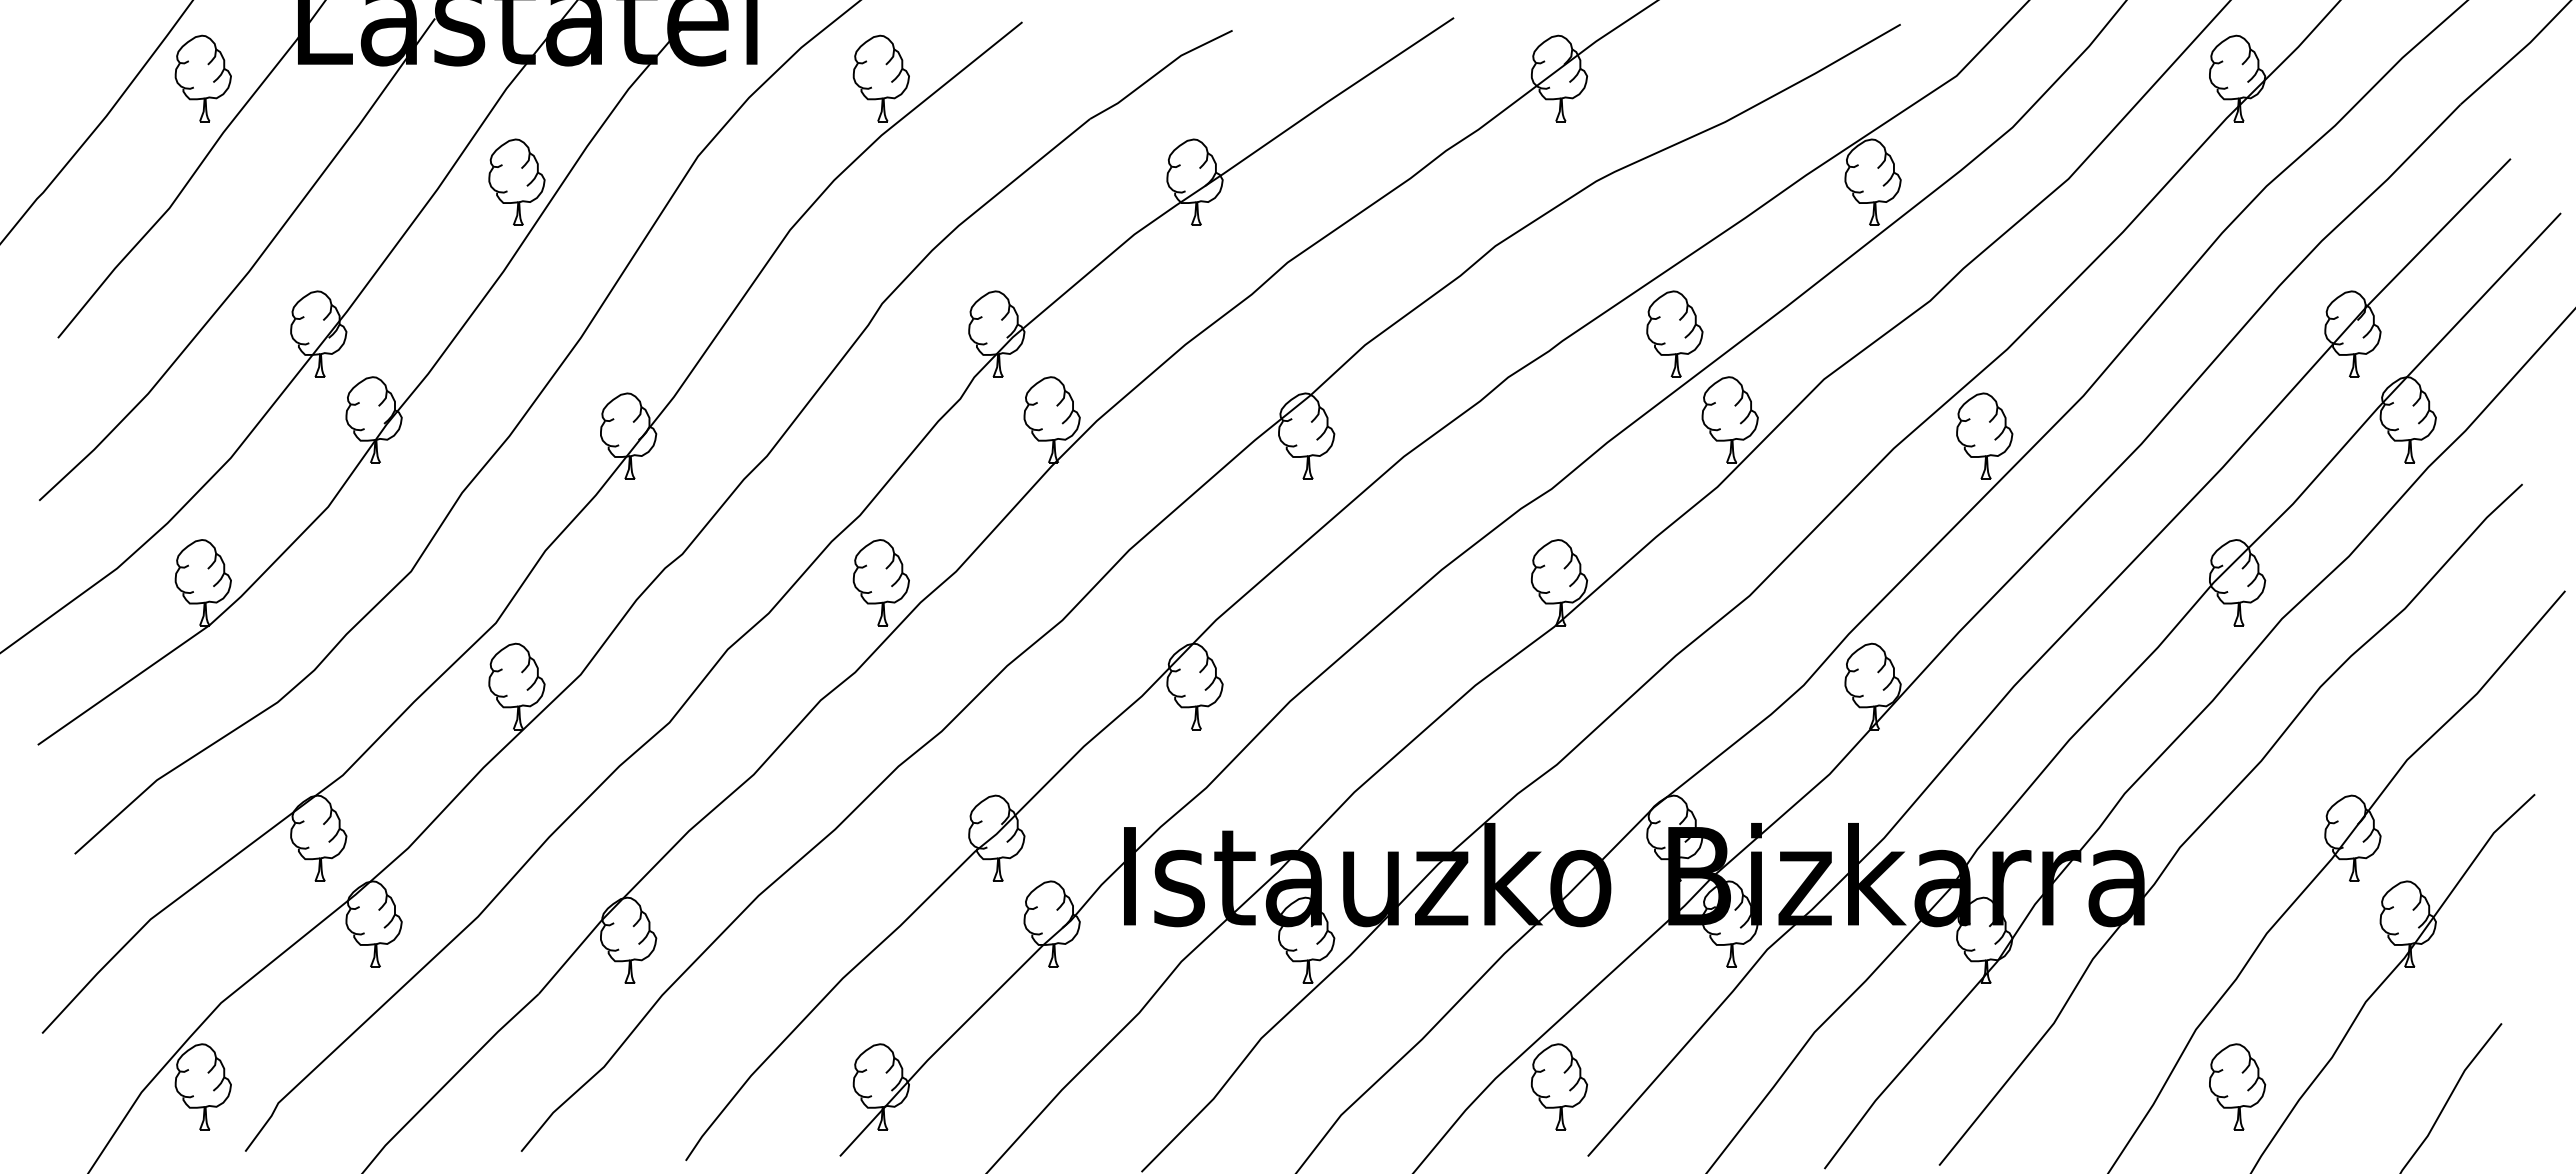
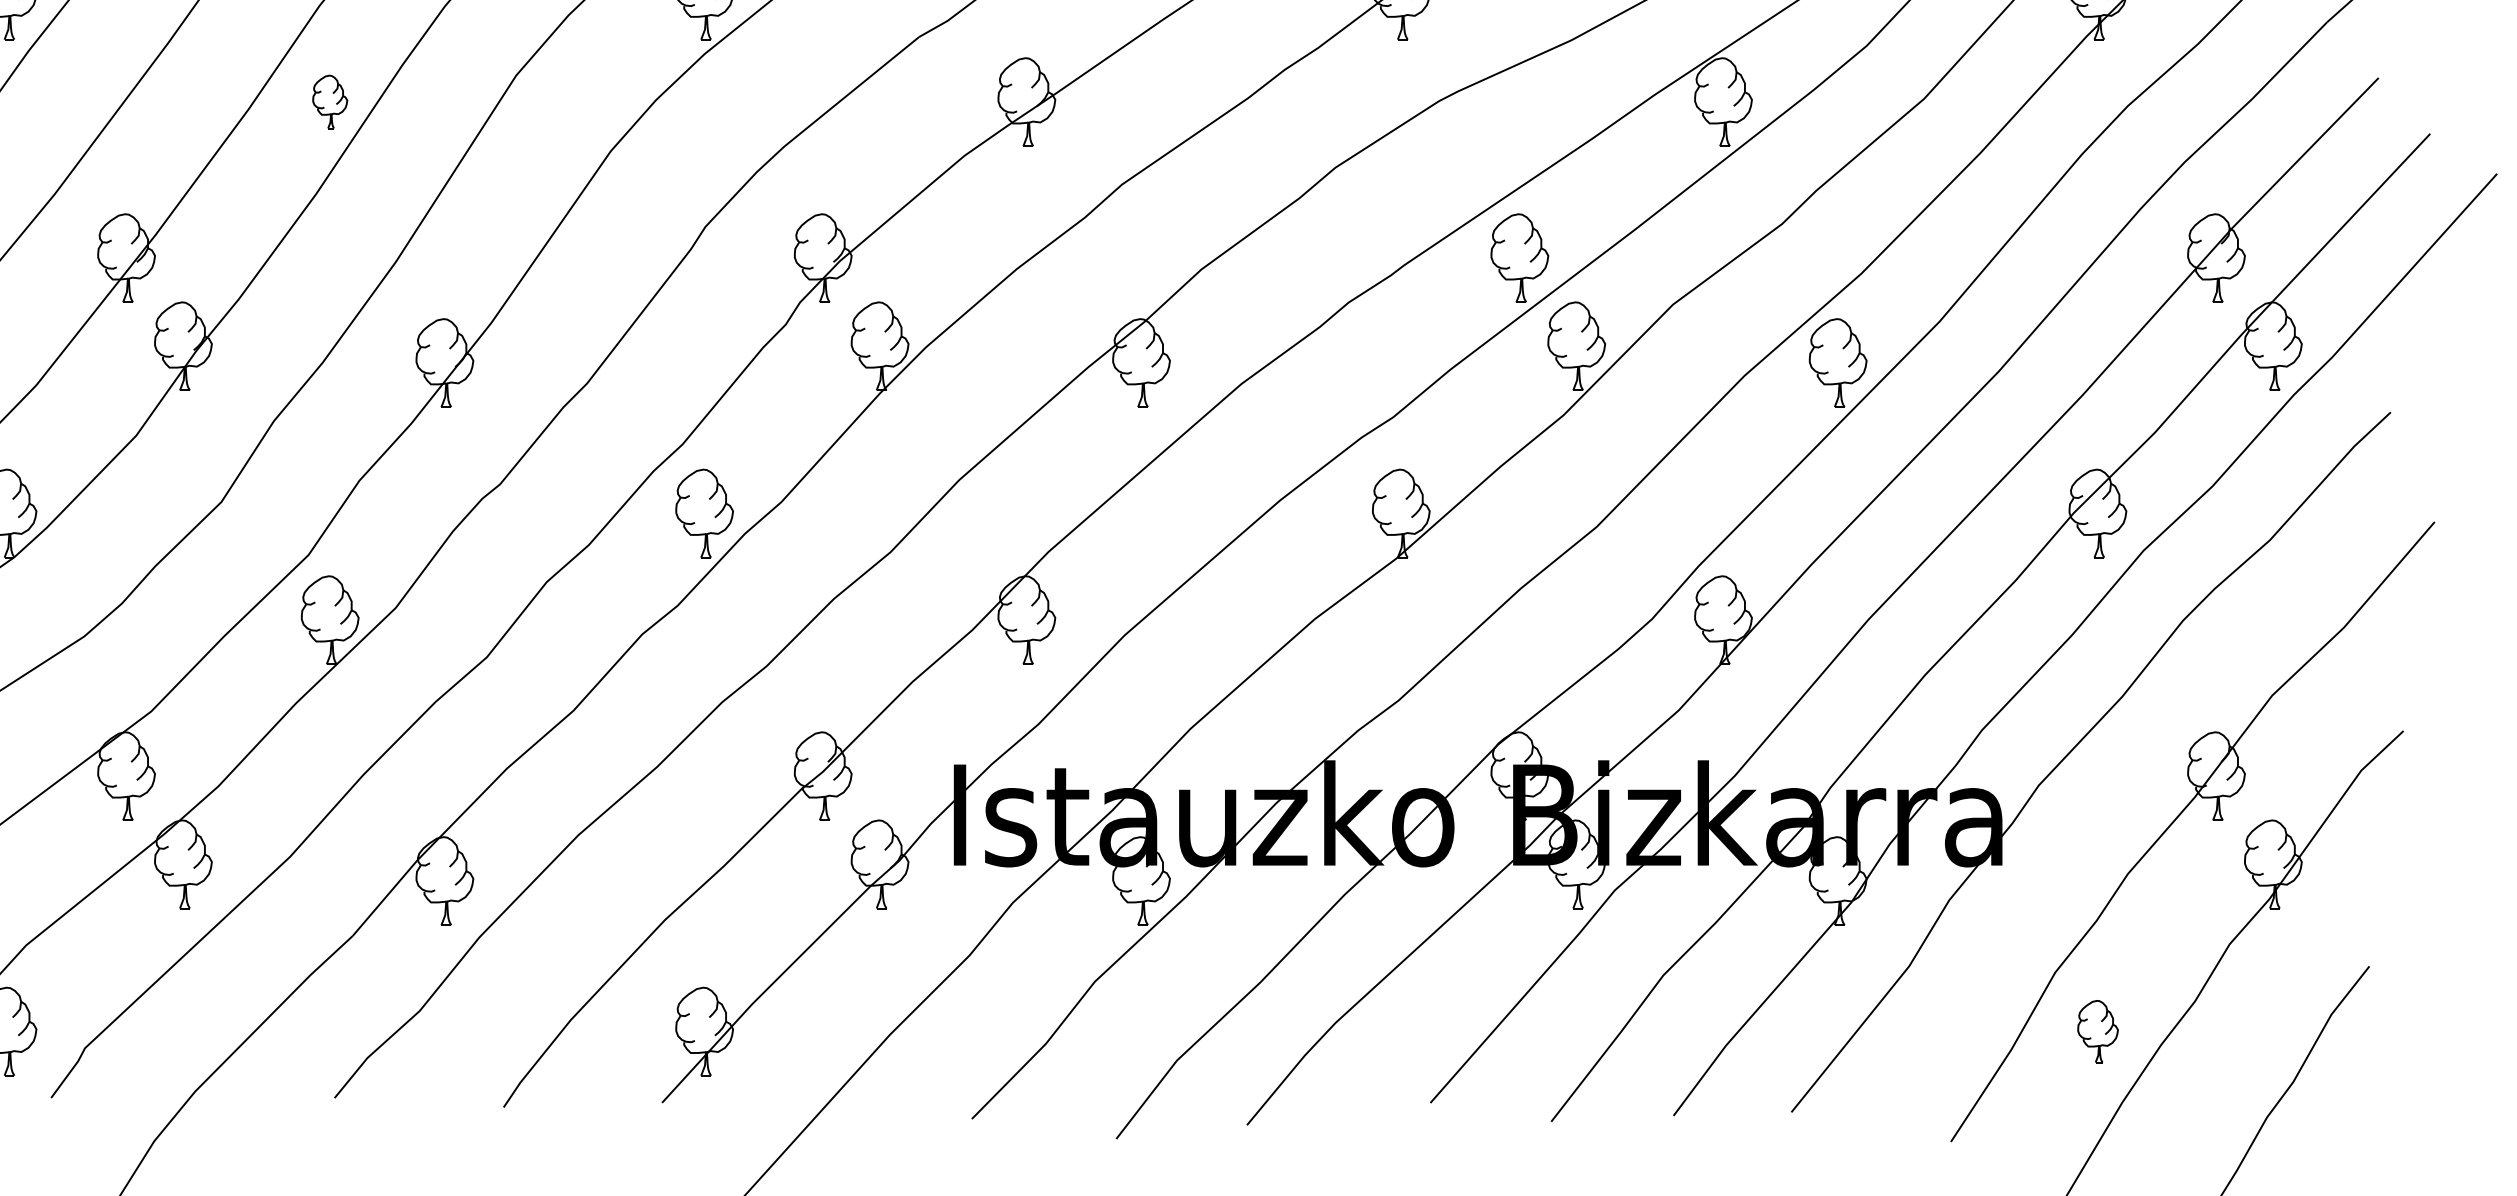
part: (516, 181) -> (329, 101), size x0.6
part: (1559, 1086) -> (1401, 1031), removed
part: (2237, 1086) -> (2097, 1031), size x0.7

